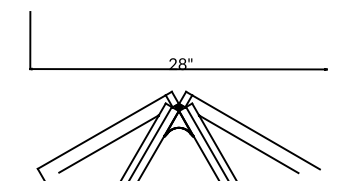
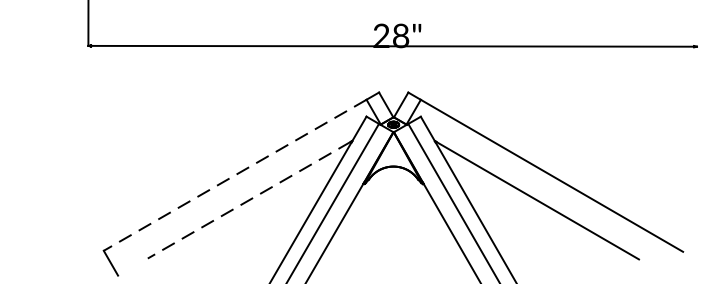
line: (101, 132) -> (234, 176), solid -> dashed
line: (108, 144) -> (248, 200), solid -> dashed

